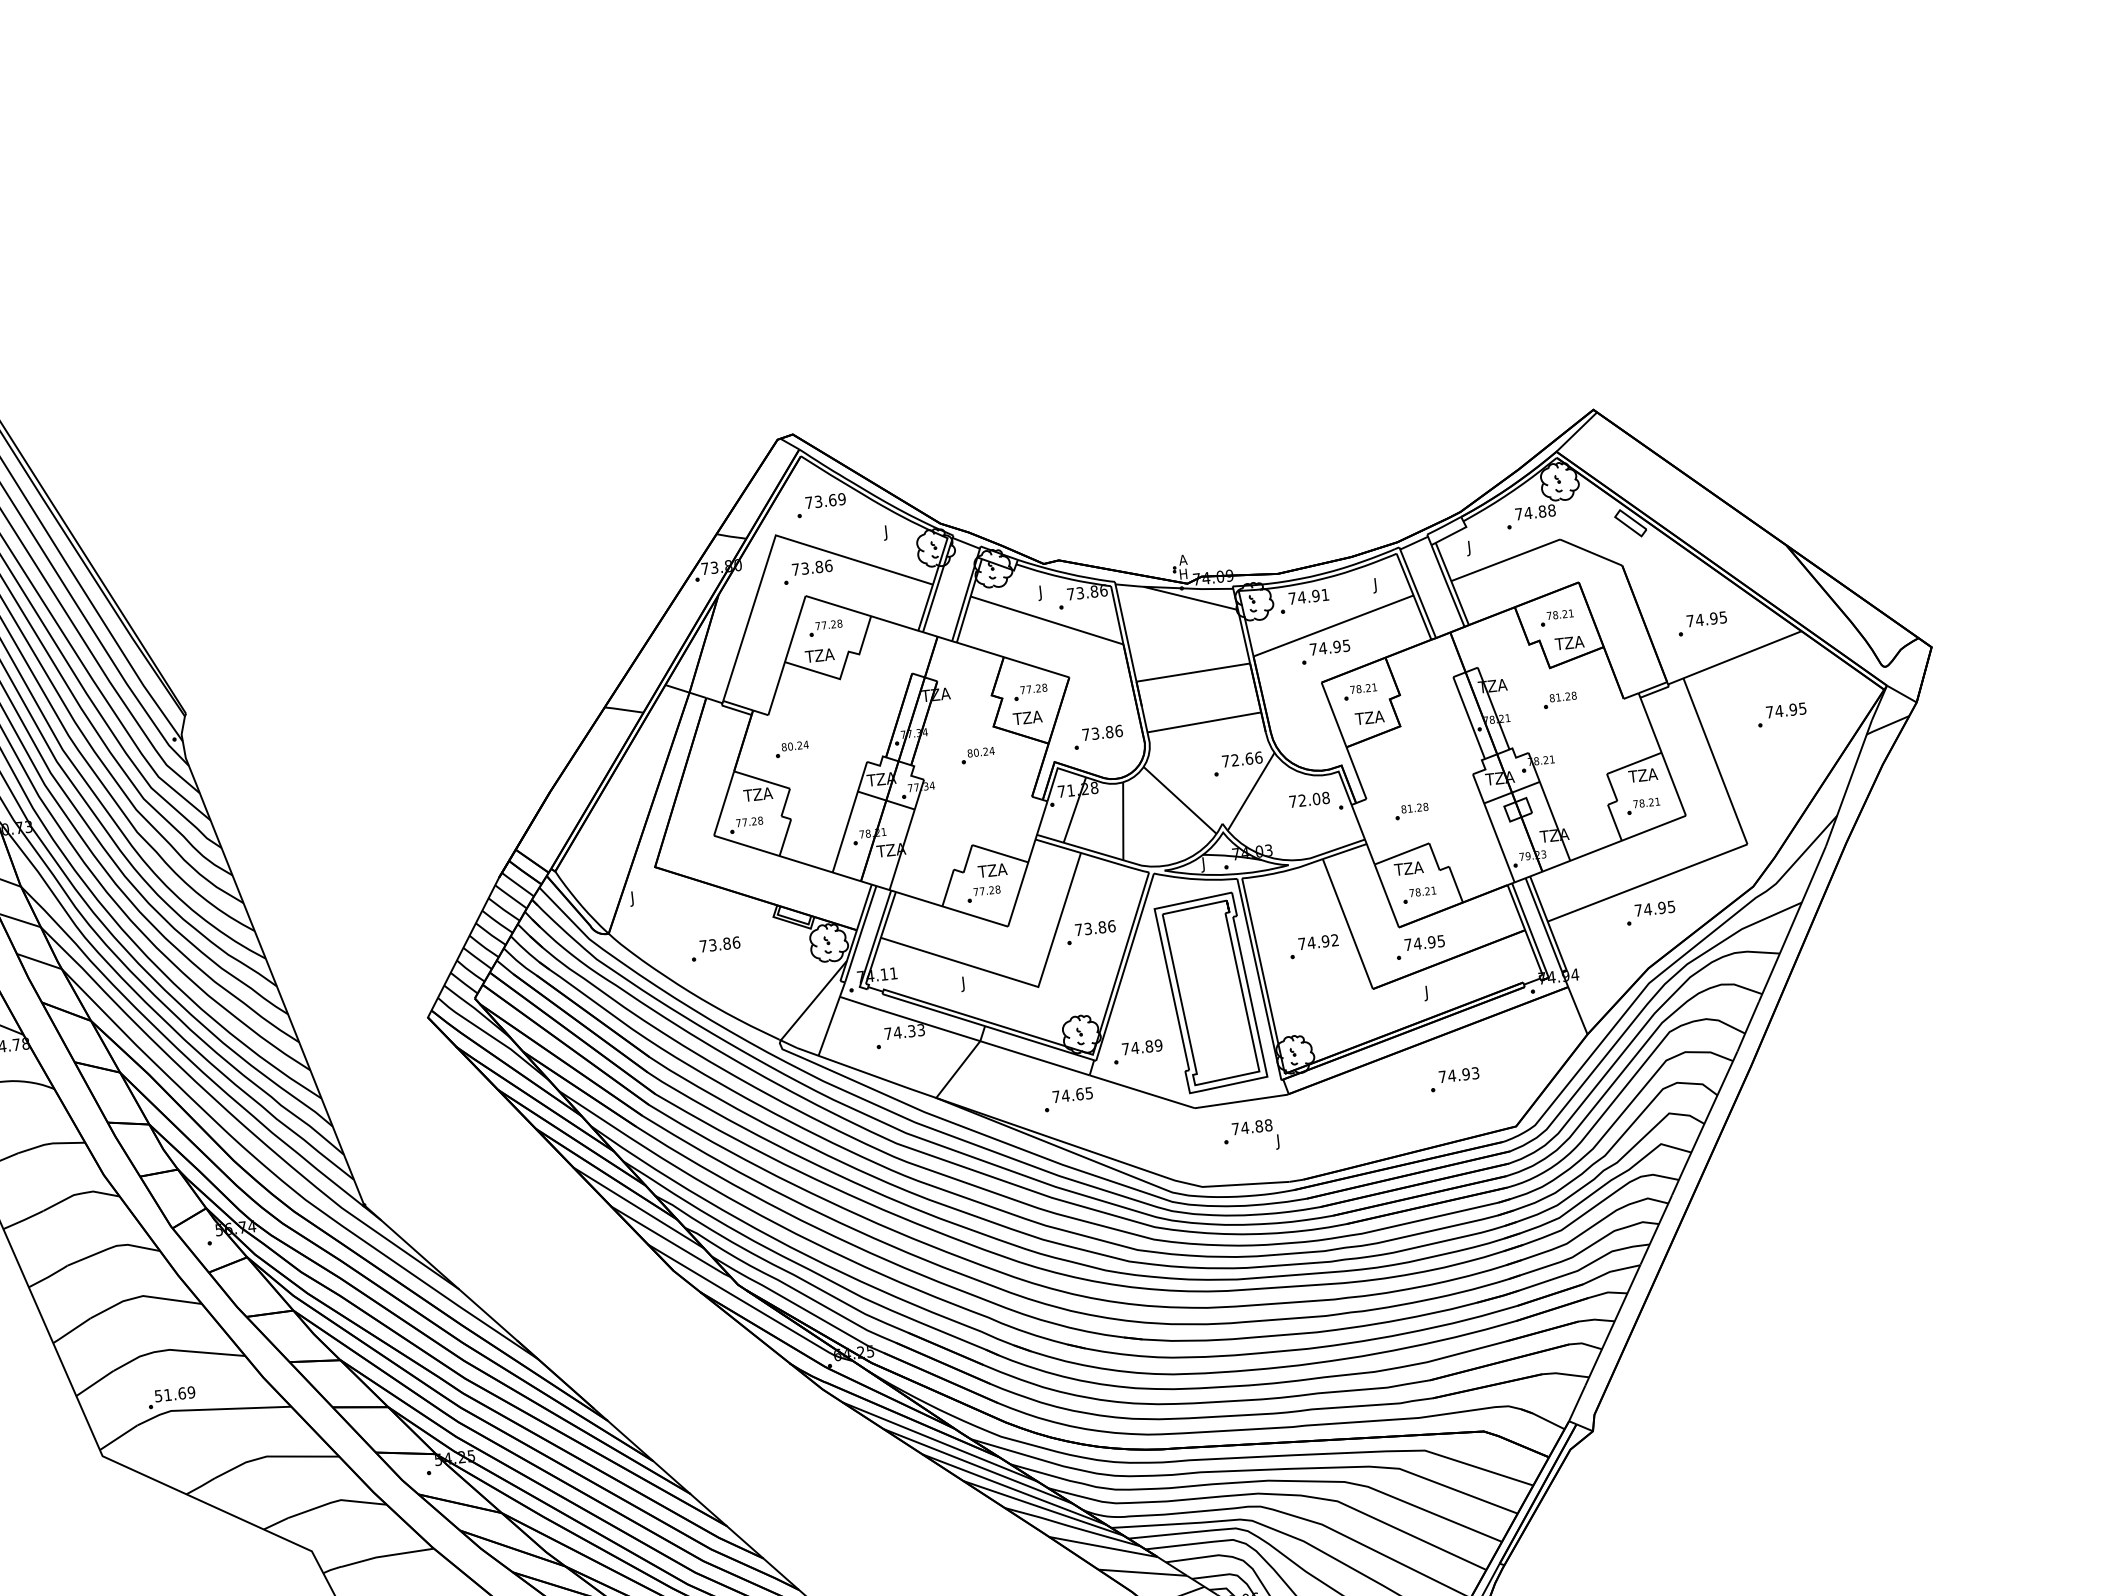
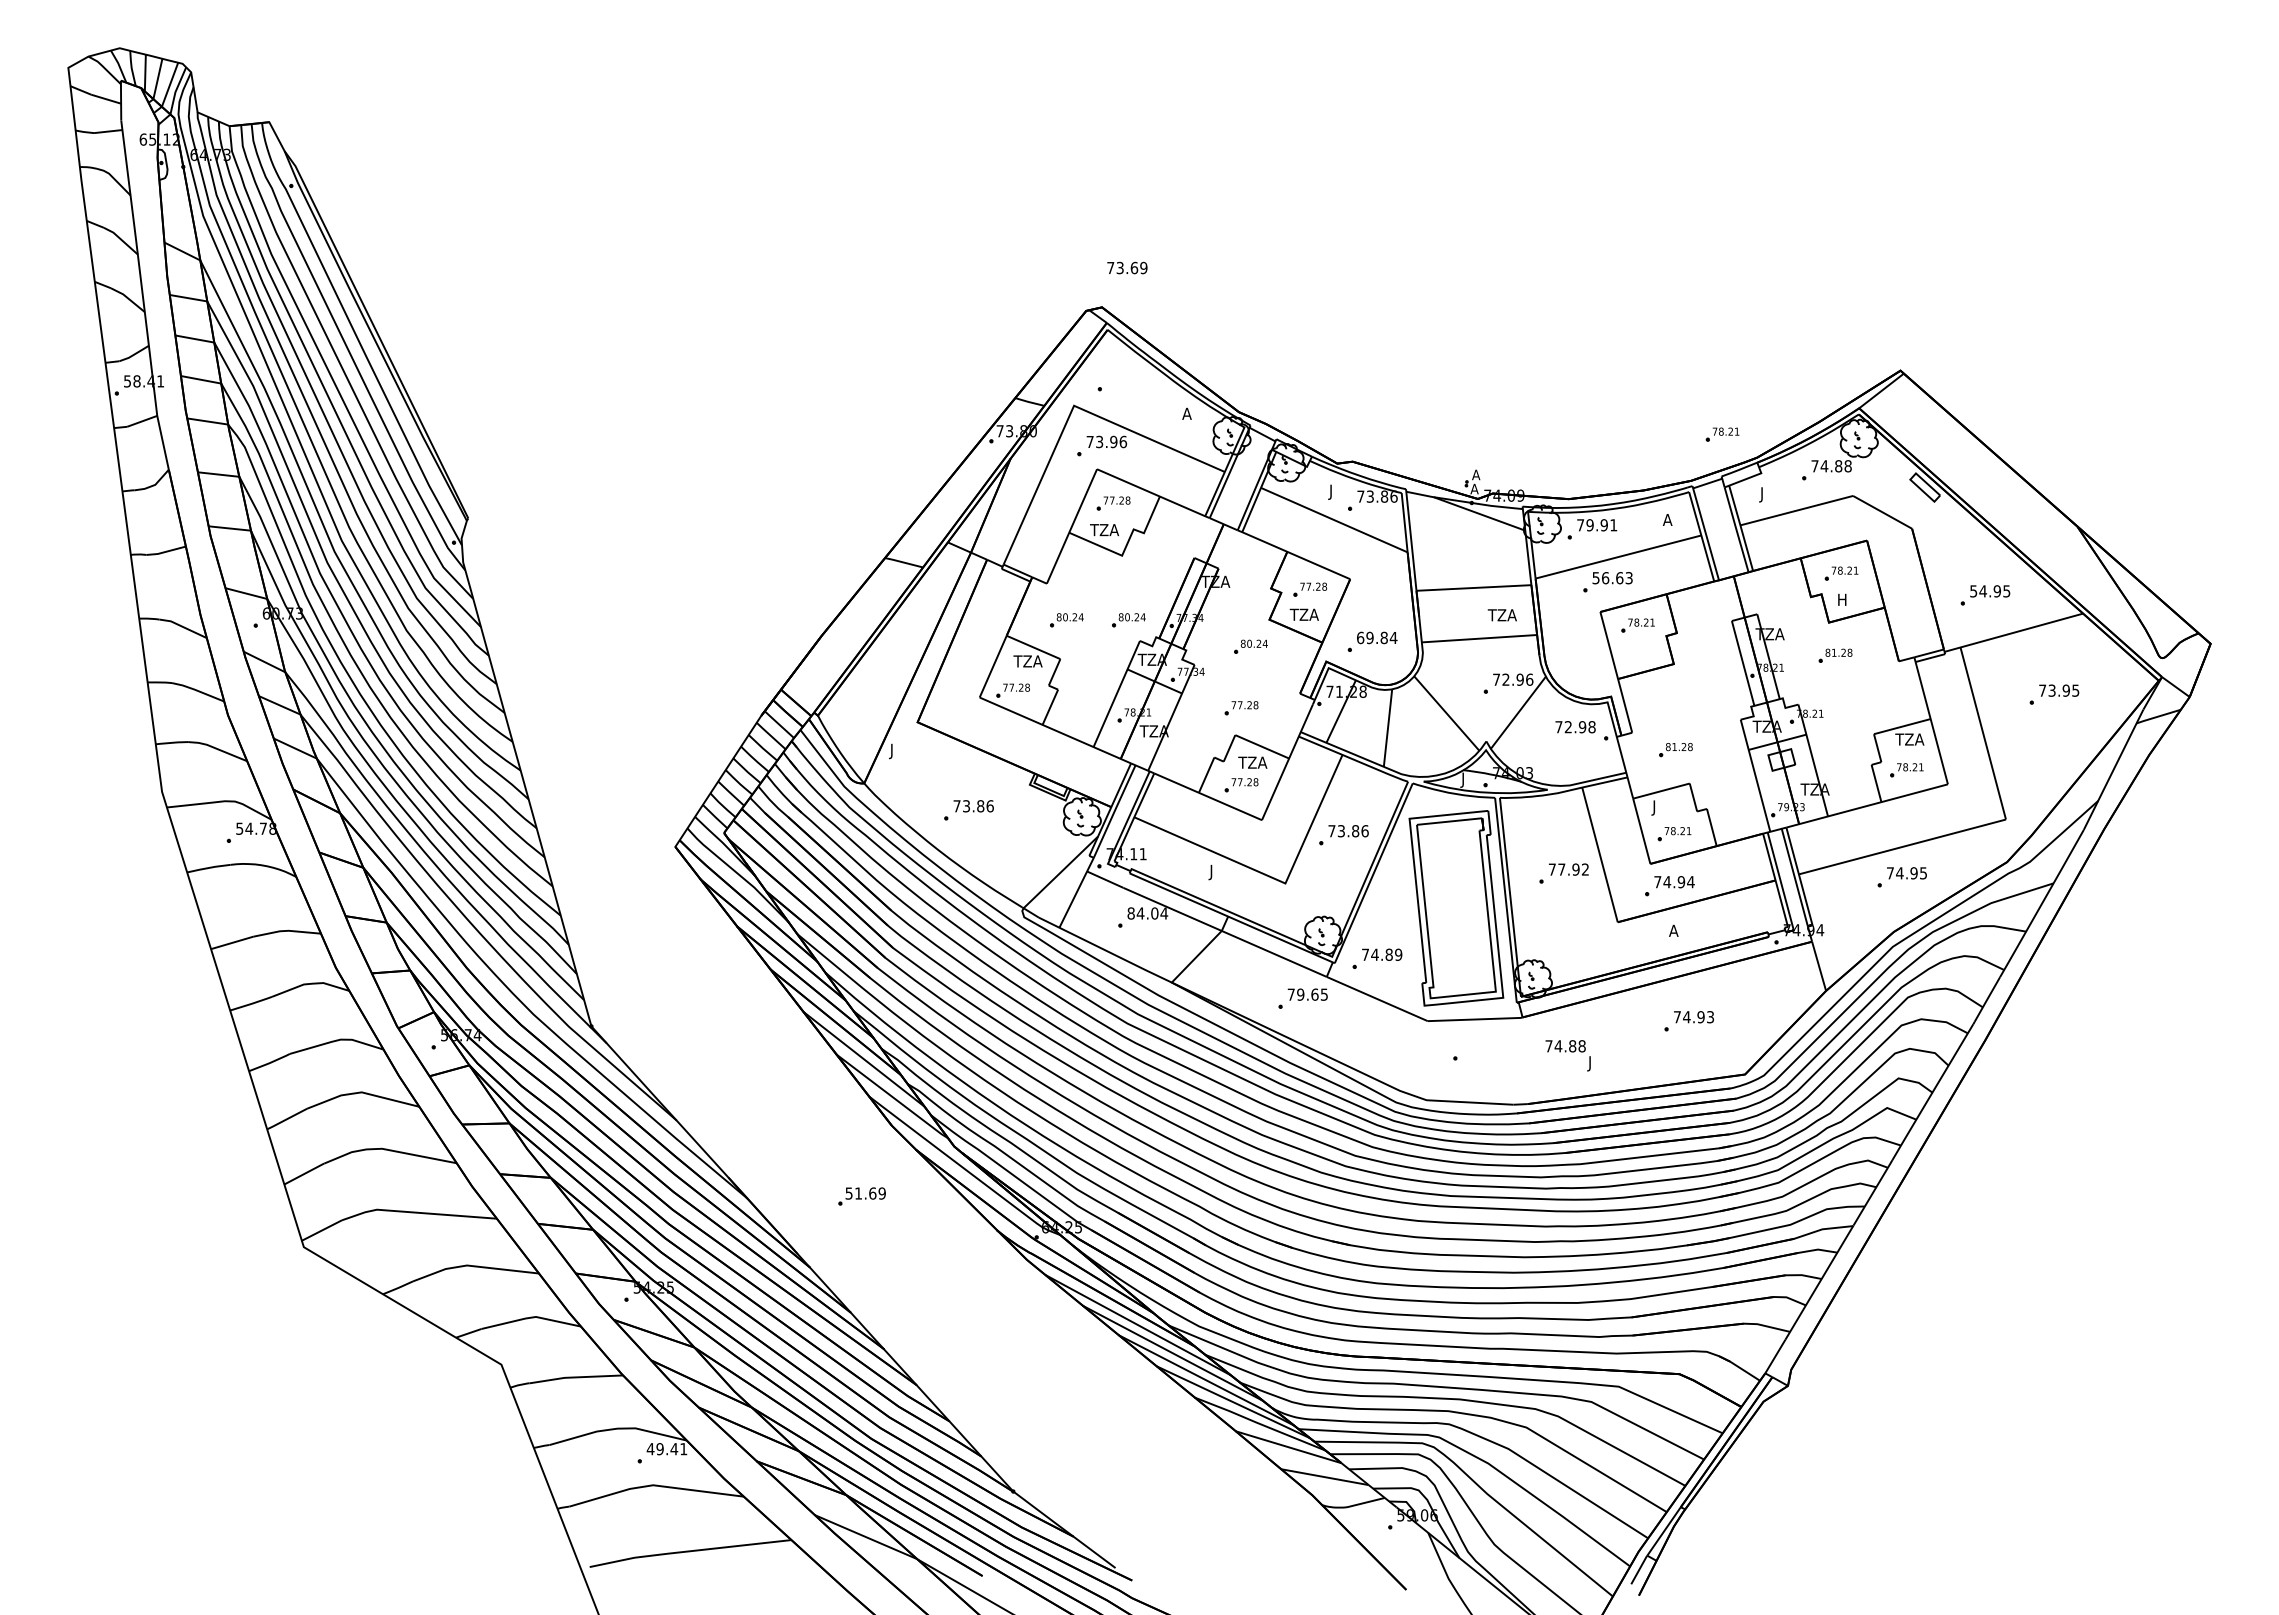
part: (1423, 492) -> (1722, 434), added
text: (825, 500) -> (1127, 267), moved
text: (888, 532) -> (1186, 415), J -> A
text: (819, 567) -> (1113, 442), 73.86 -> 73.96
text: (1182, 573) -> (1474, 488), H -> A
text: (1377, 585) -> (1666, 521), J -> A
text: (1301, 597) -> (1589, 525), 74.91 -> 79.91
text: (1690, 621) -> (1973, 591), 74.95 -> 54.95
text: (1568, 642) -> (1850, 599), TZA -> H
text: (1329, 647) -> (1612, 578), 74.95 -> 56.63
text: (1778, 711) -> (2051, 690), 74.95 -> 73.95
text: (1368, 718) -> (1501, 615), moved
text: (1102, 732) -> (1377, 637), 73.86 -> 69.84
part: (853, 742) -> (1128, 620), added
text: (1248, 758) -> (1519, 679), 72.66 -> 72.96
text: (1316, 799) -> (1582, 727), 72.08 -> 72.98
part: (975, 817) -> (1241, 708), added
text: (1408, 869) -> (1666, 807), TZA -> J
text: (1440, 941) -> (1690, 882), 74.95 -> 74.94
text: (1311, 942) -> (1561, 869), 74.92 -> 77.92
text: (1429, 993) -> (1673, 932), J -> A
text: (904, 1031) -> (1147, 913), 74.33 -> 84.04
text: (1065, 1095) -> (1300, 994), 74.65 -> 79.65
text: (1255, 1136) -> (1567, 1055), moved
part: (171, 1397) -> (861, 1196), moved

